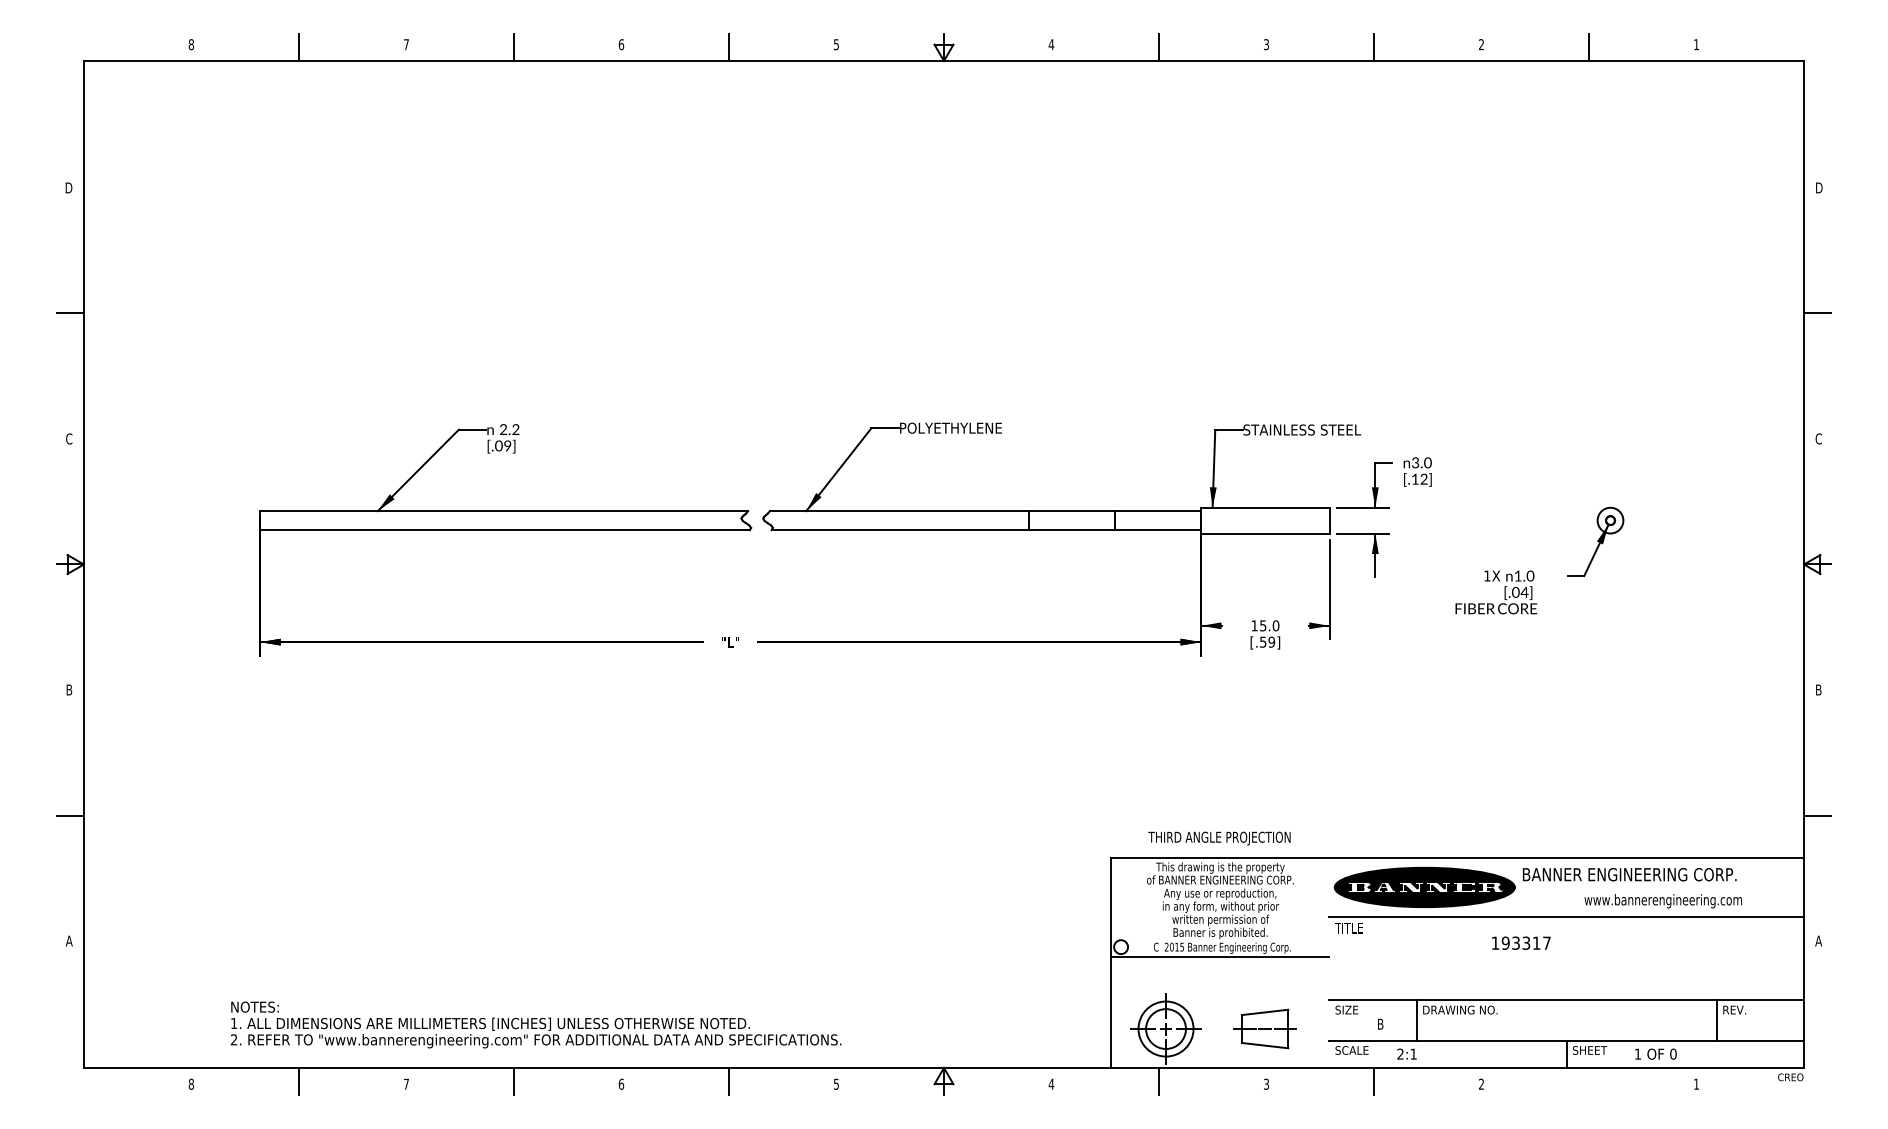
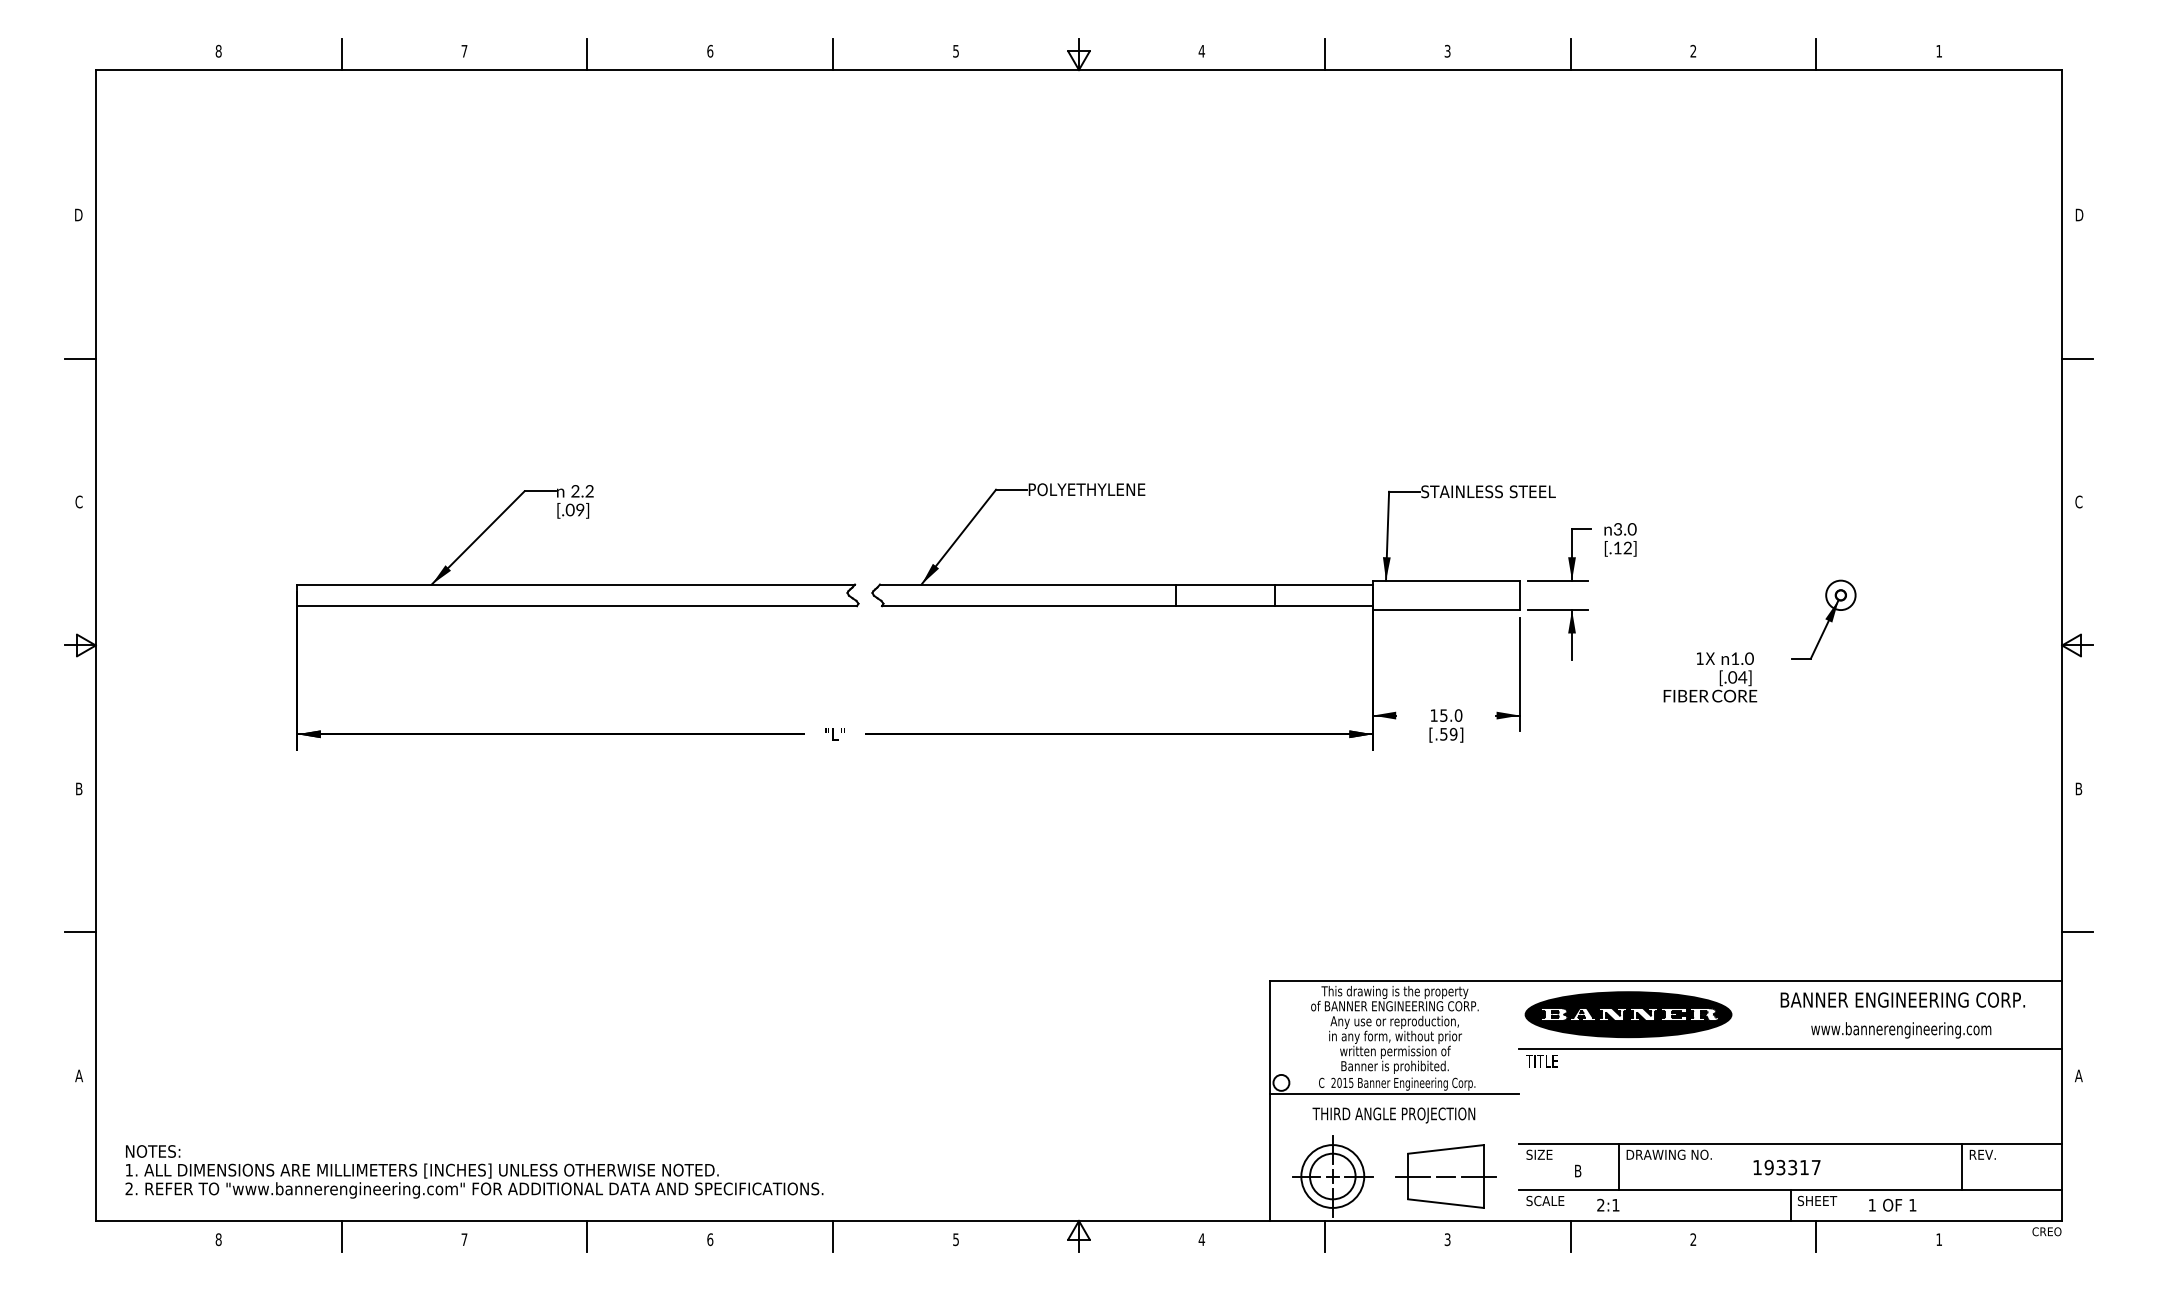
text: (1219, 838) -> (1393, 1115), moved
text: (1629, 874) -> (1902, 999), moved
text: (1521, 942) -> (1787, 1166), moved
text: (536, 1024) -> (474, 1171), moved
part: (1264, 1028) -> (1445, 1175), size x1.43
text: (1673, 1053) -> (1912, 1204), 0 -> 1
line: (1589, 1081) -> (1816, 1236), added

